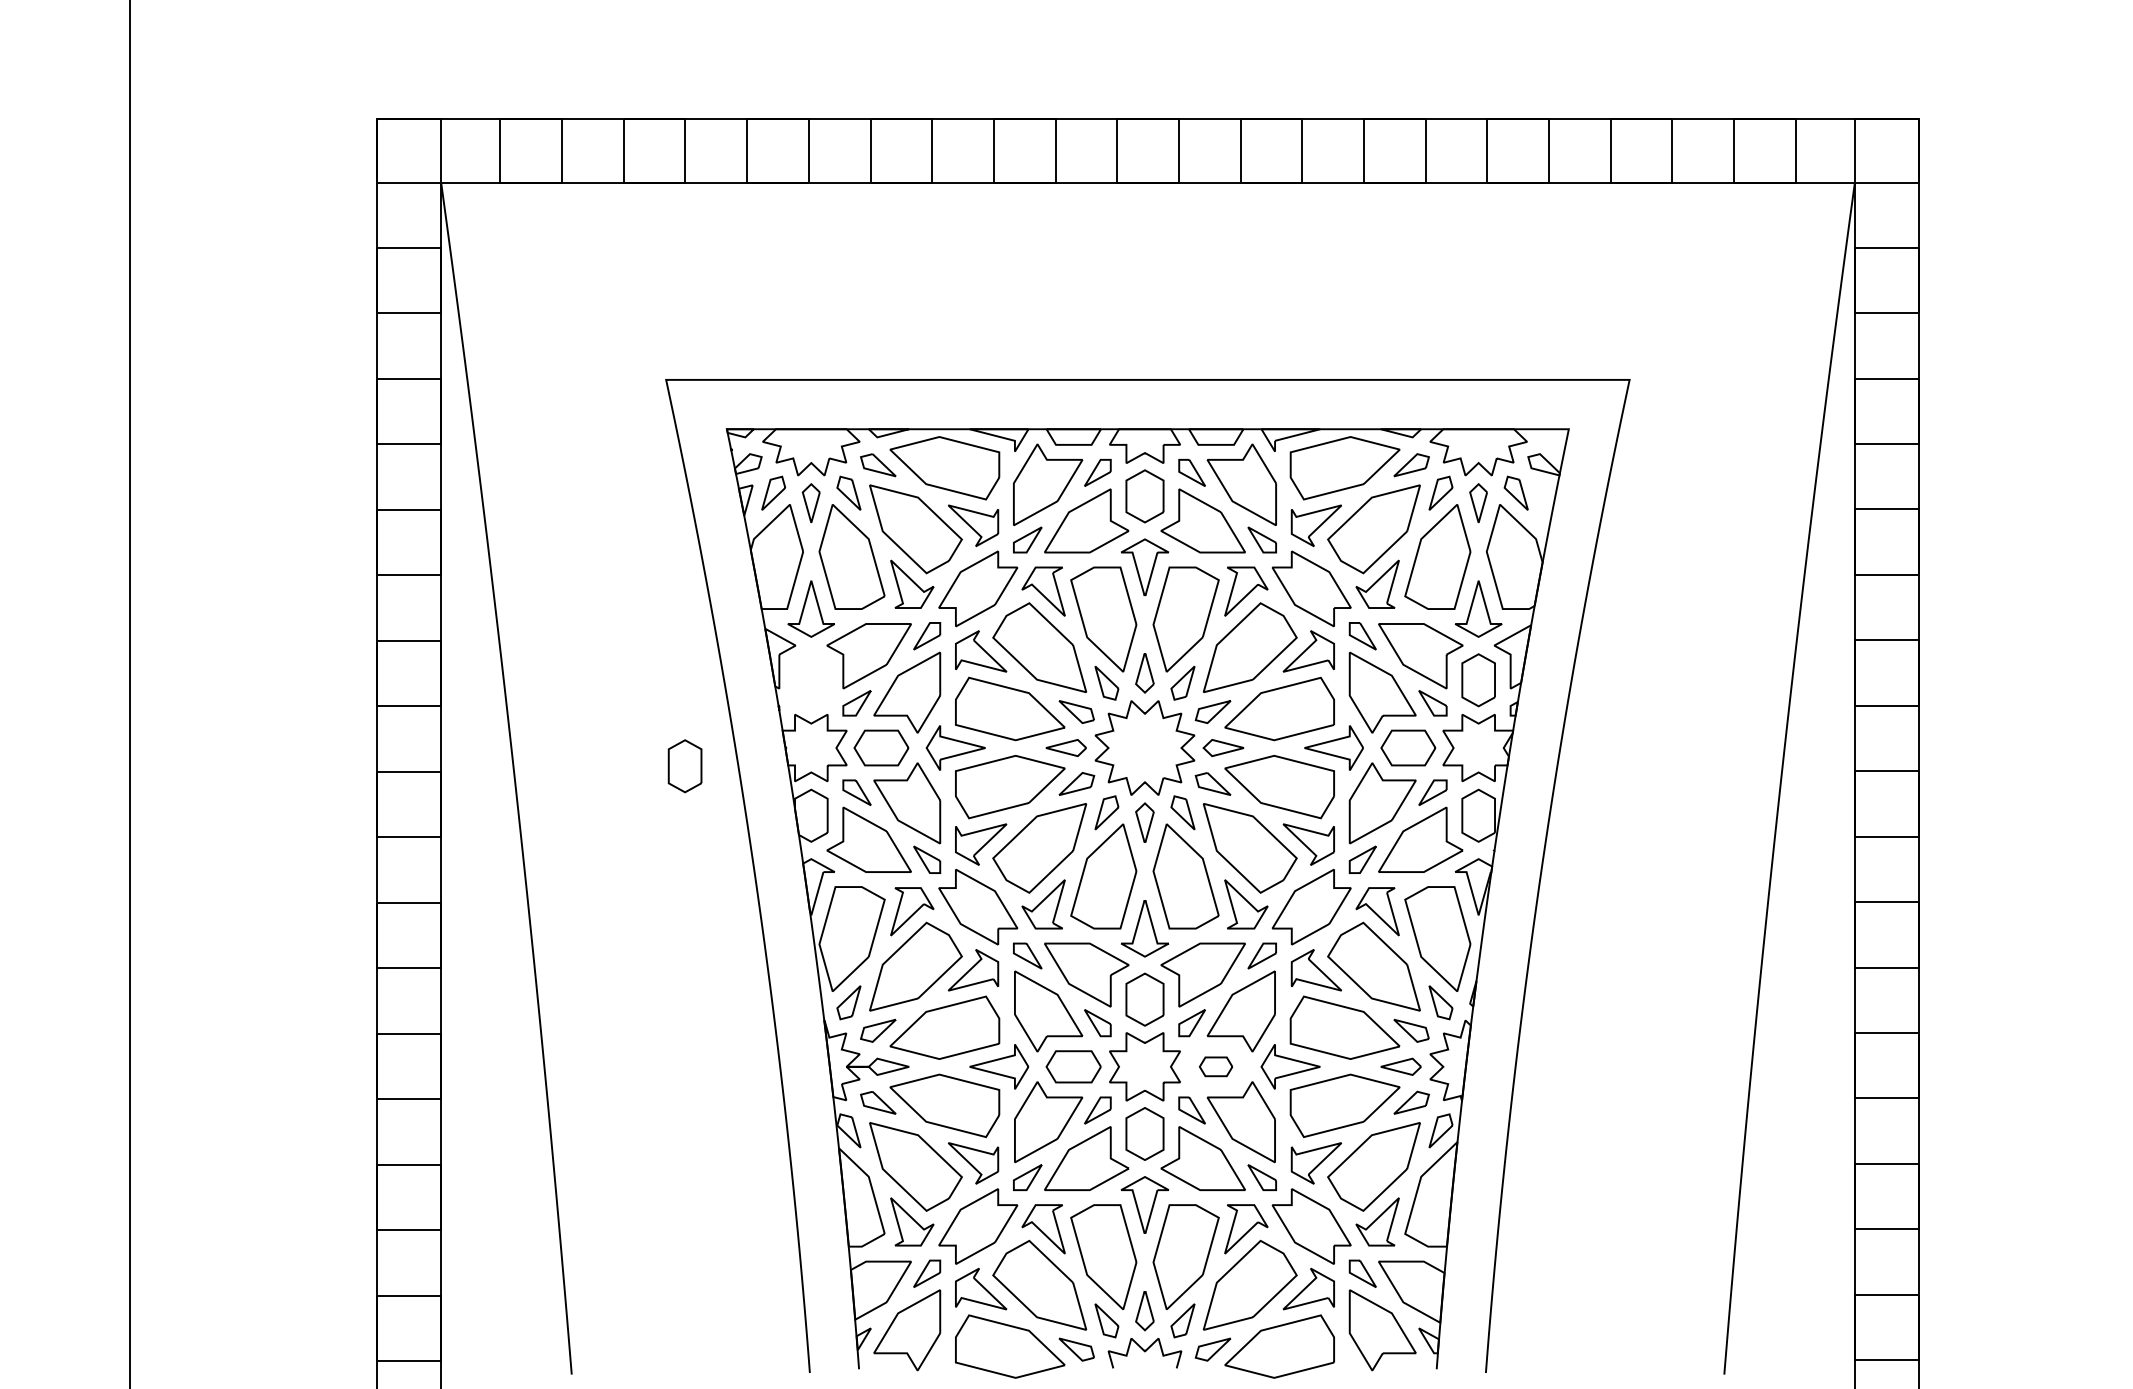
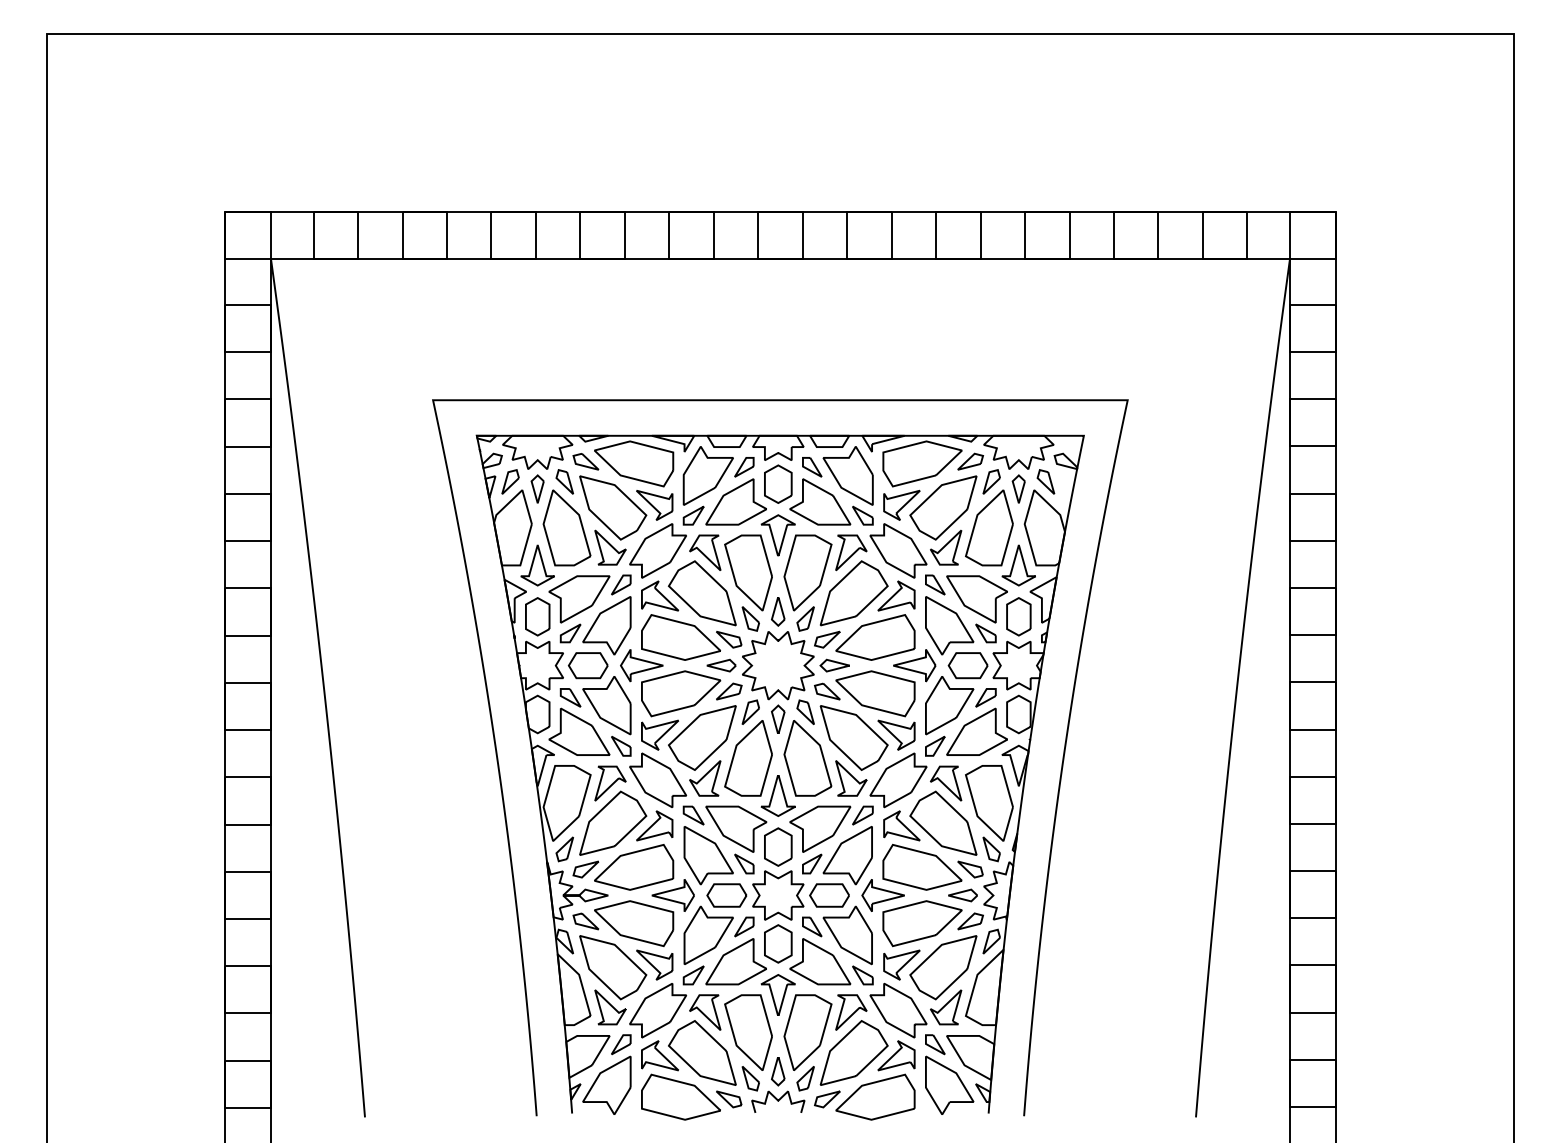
part: (684, 765) -> (537, 616), moved
part: (1216, 1066) -> (829, 895), size x1.67

